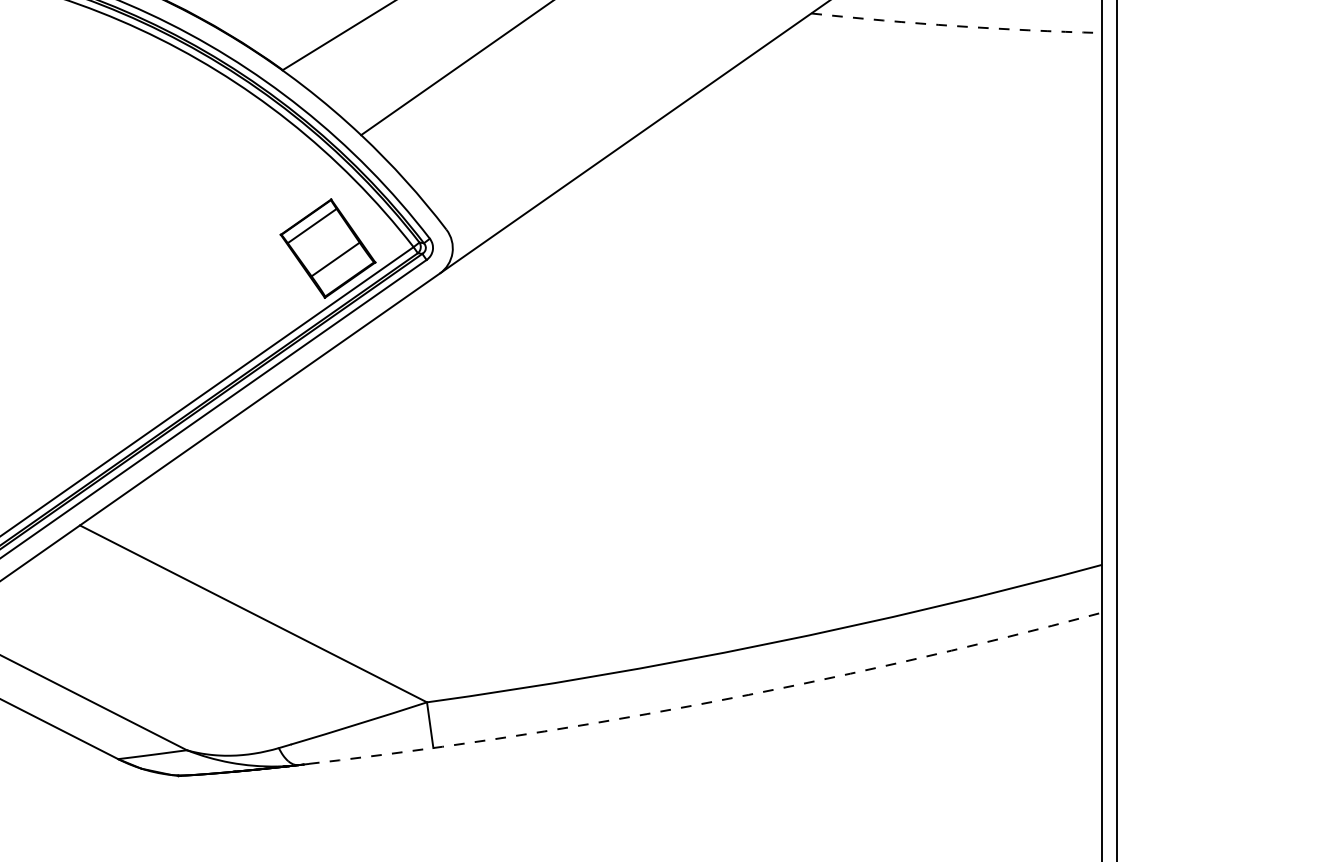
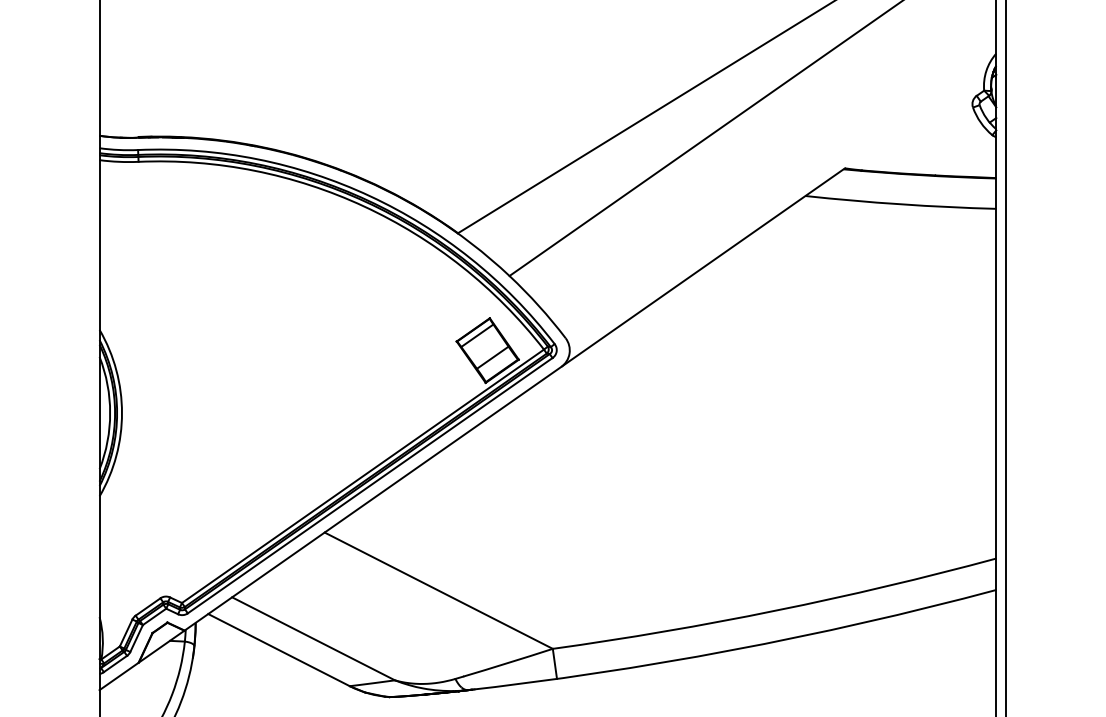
arc: (955, 26) -> (900, 204), dashed -> solid
arc: (697, 704) -> (730, 650), dashed -> solid

